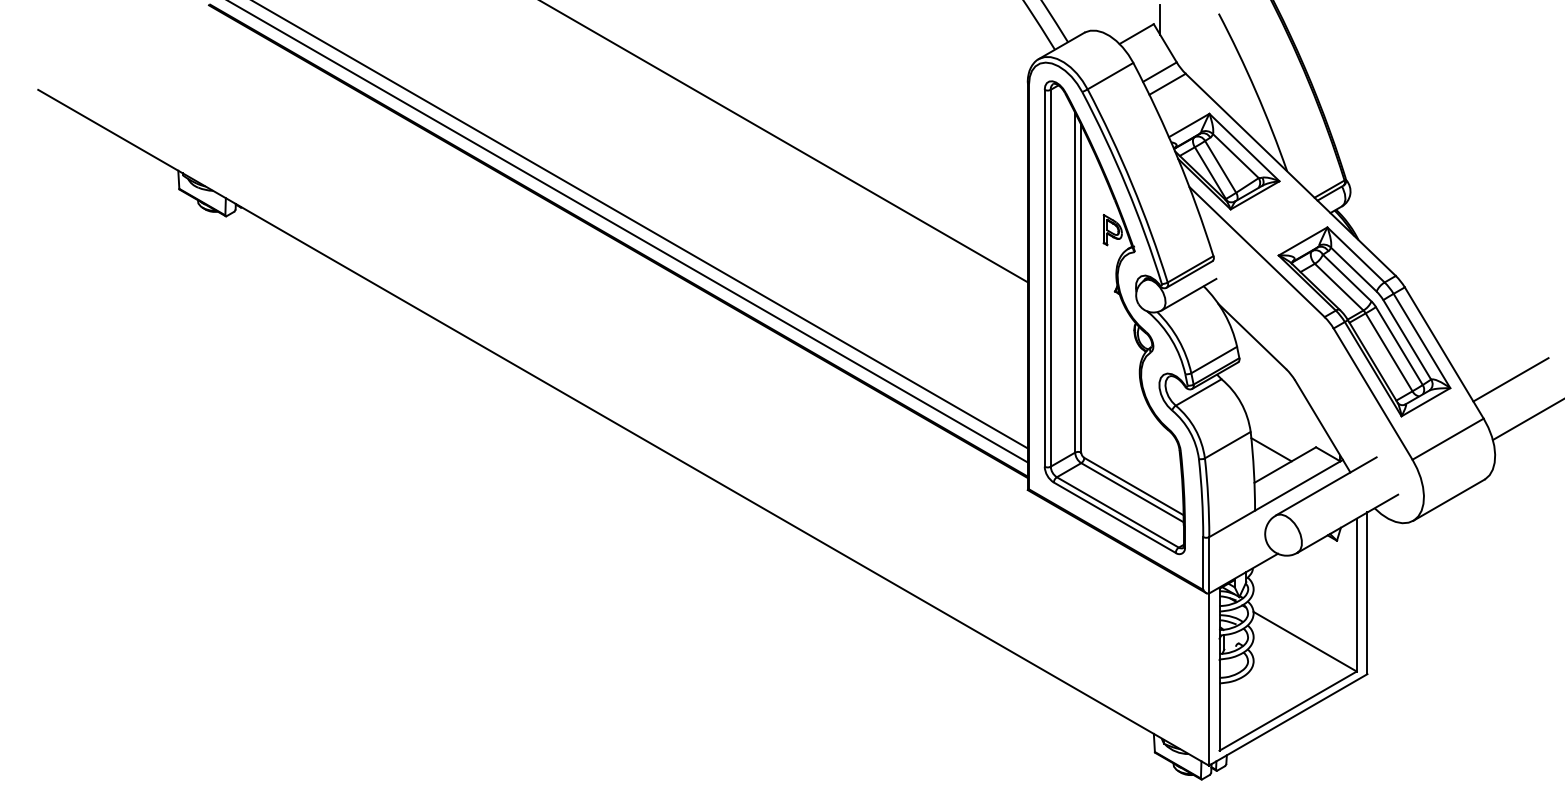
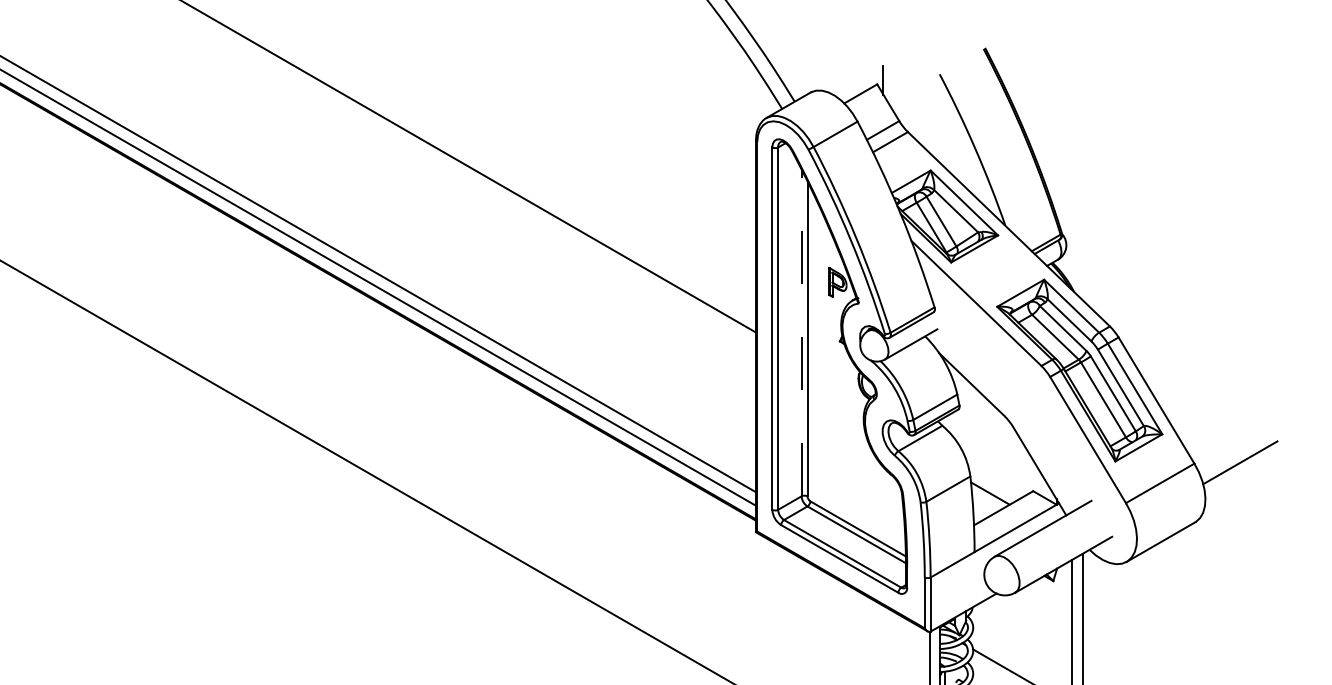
line: (1075, 282) -> (801, 332), solid -> dashed
line: (1510, 379) -> (1220, 426), removed

